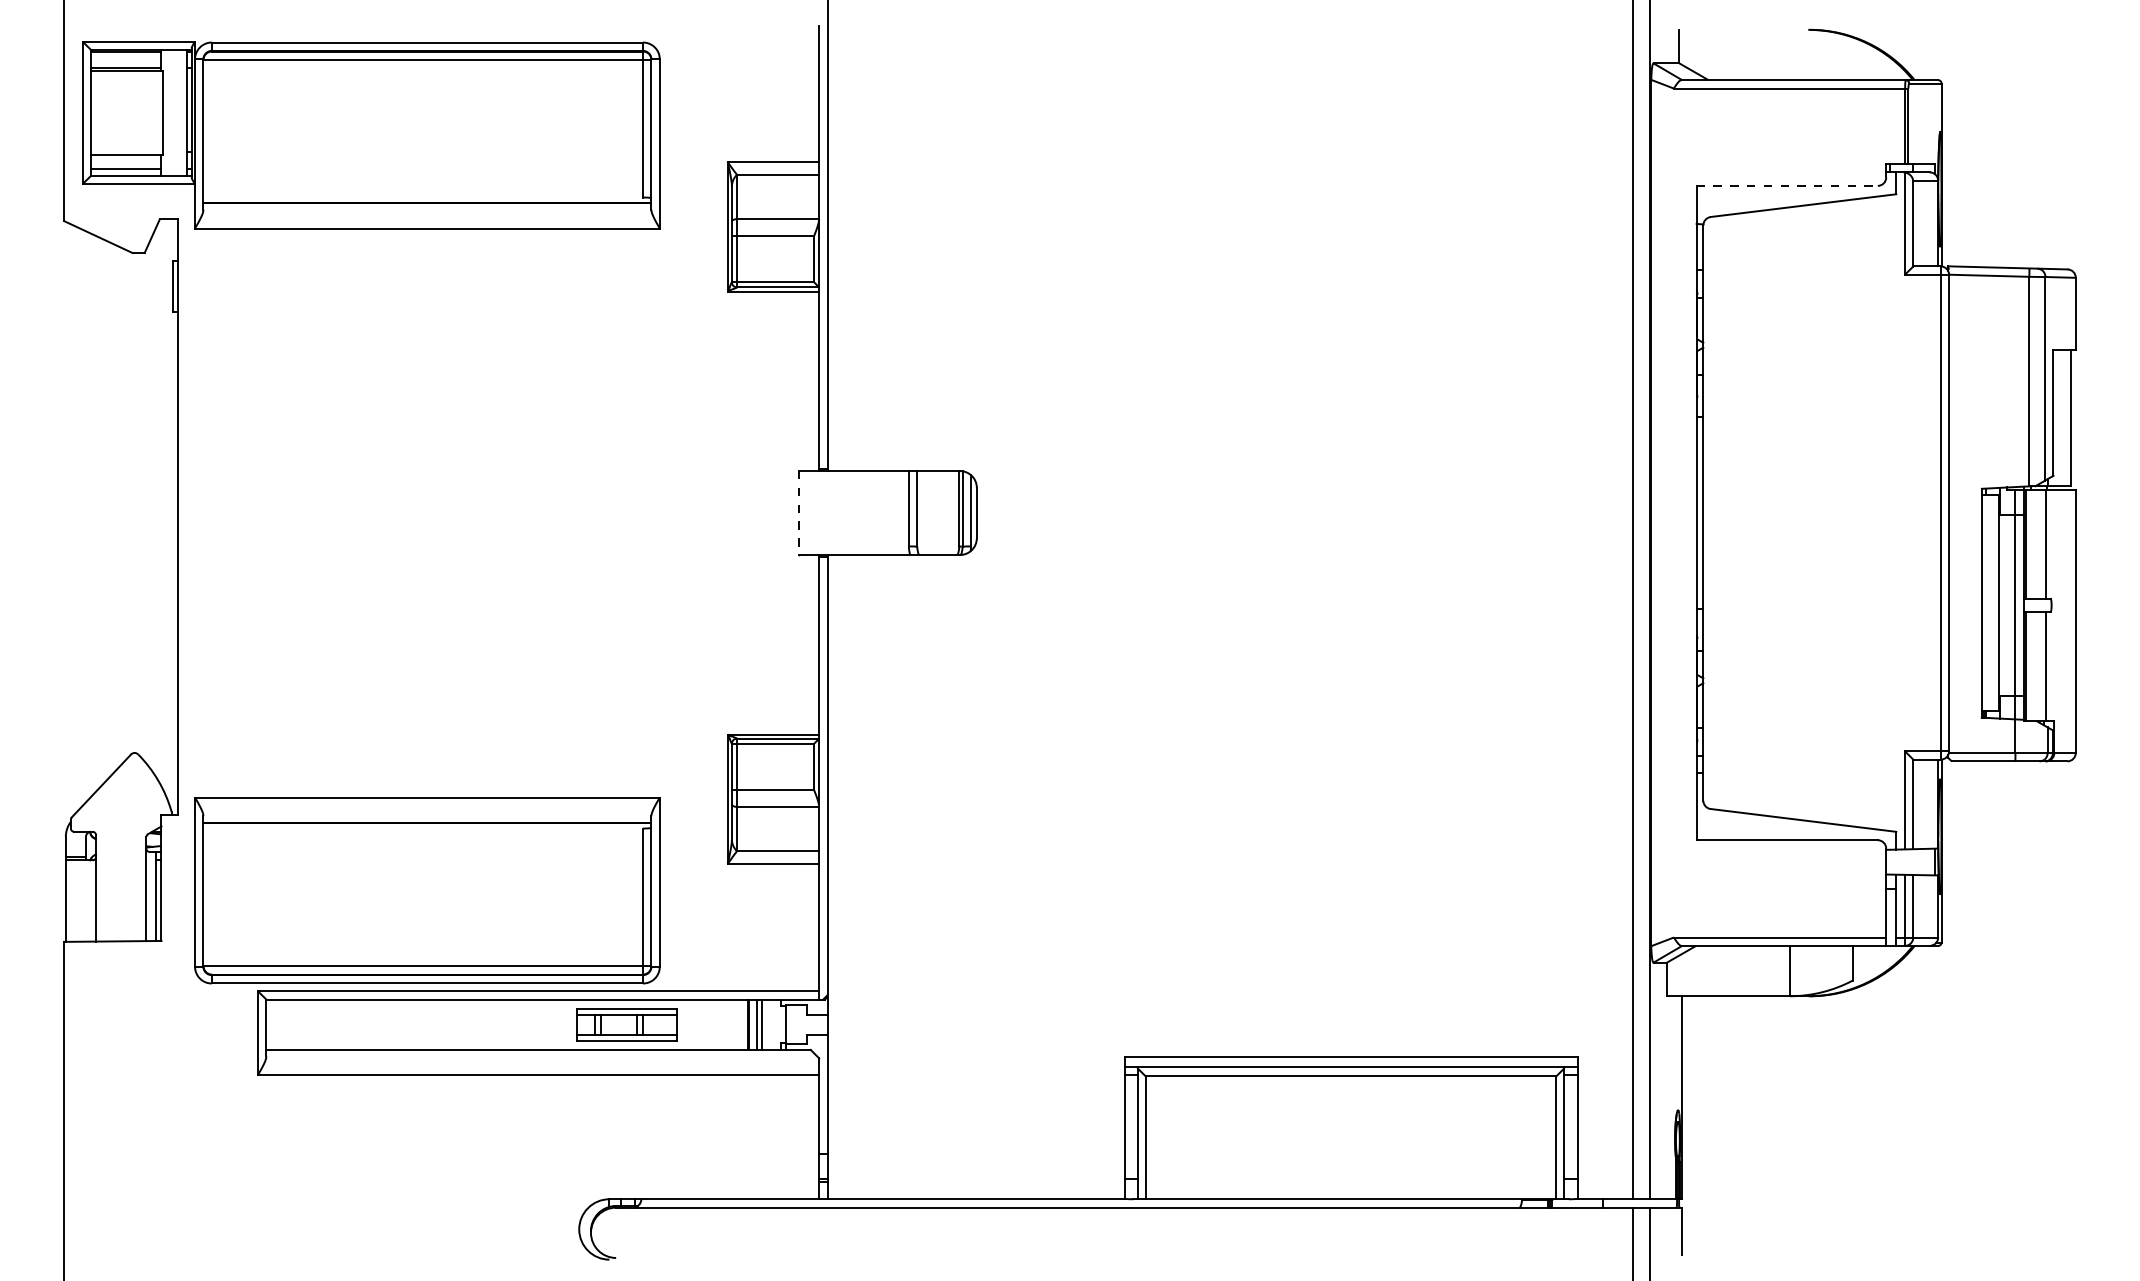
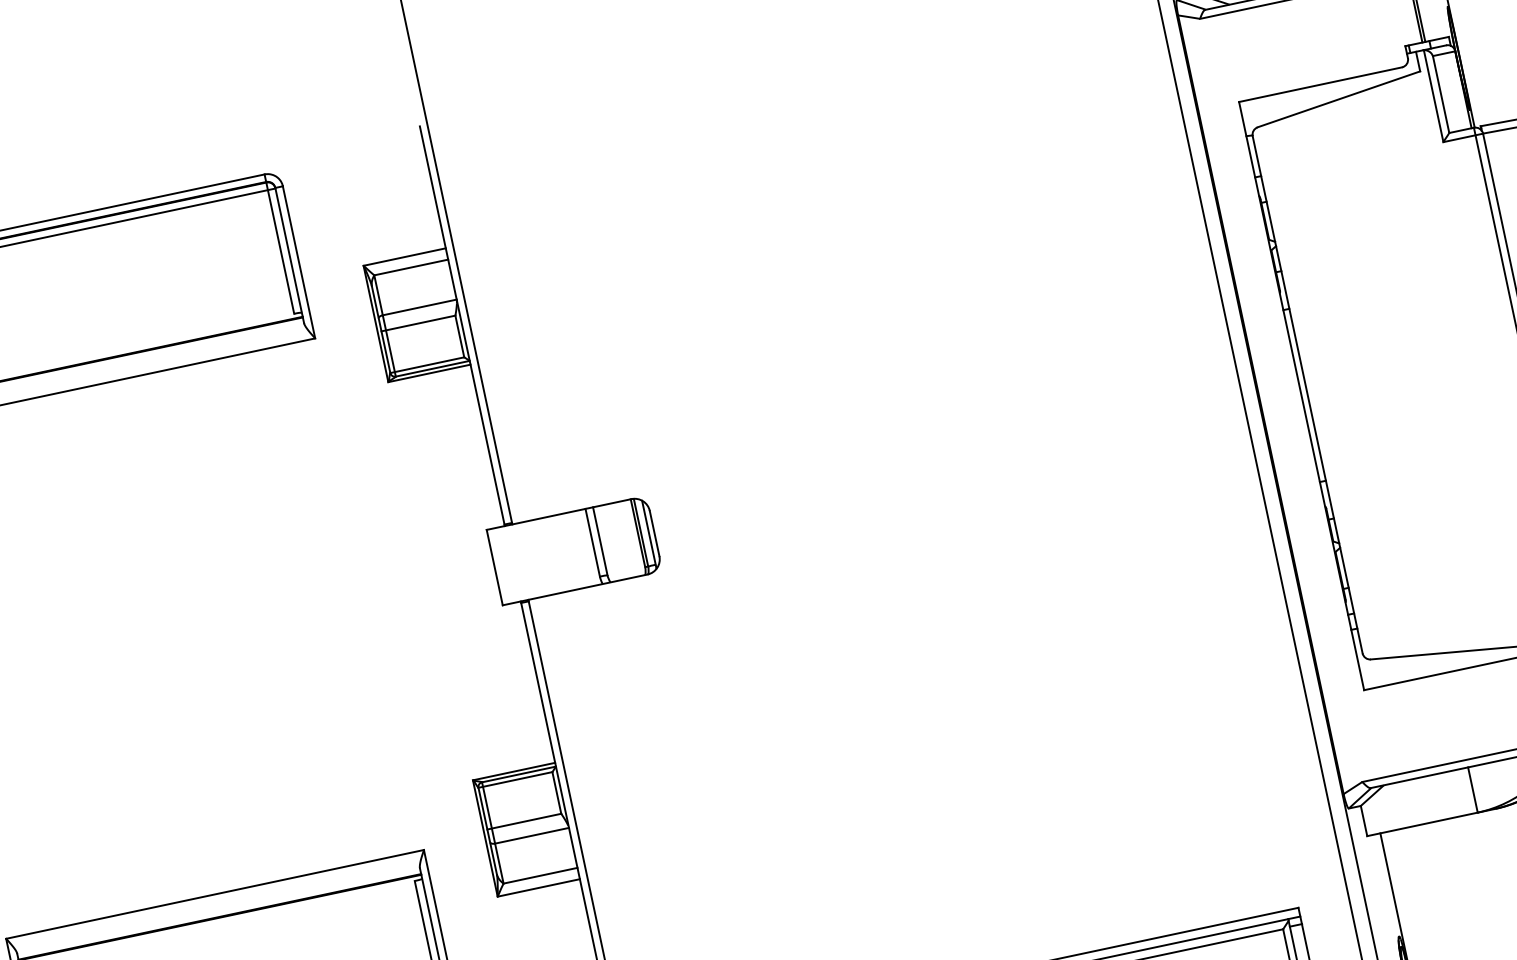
line: (1787, 185) -> (1320, 84), dashed -> solid
line: (799, 513) -> (495, 567), dashed -> solid

